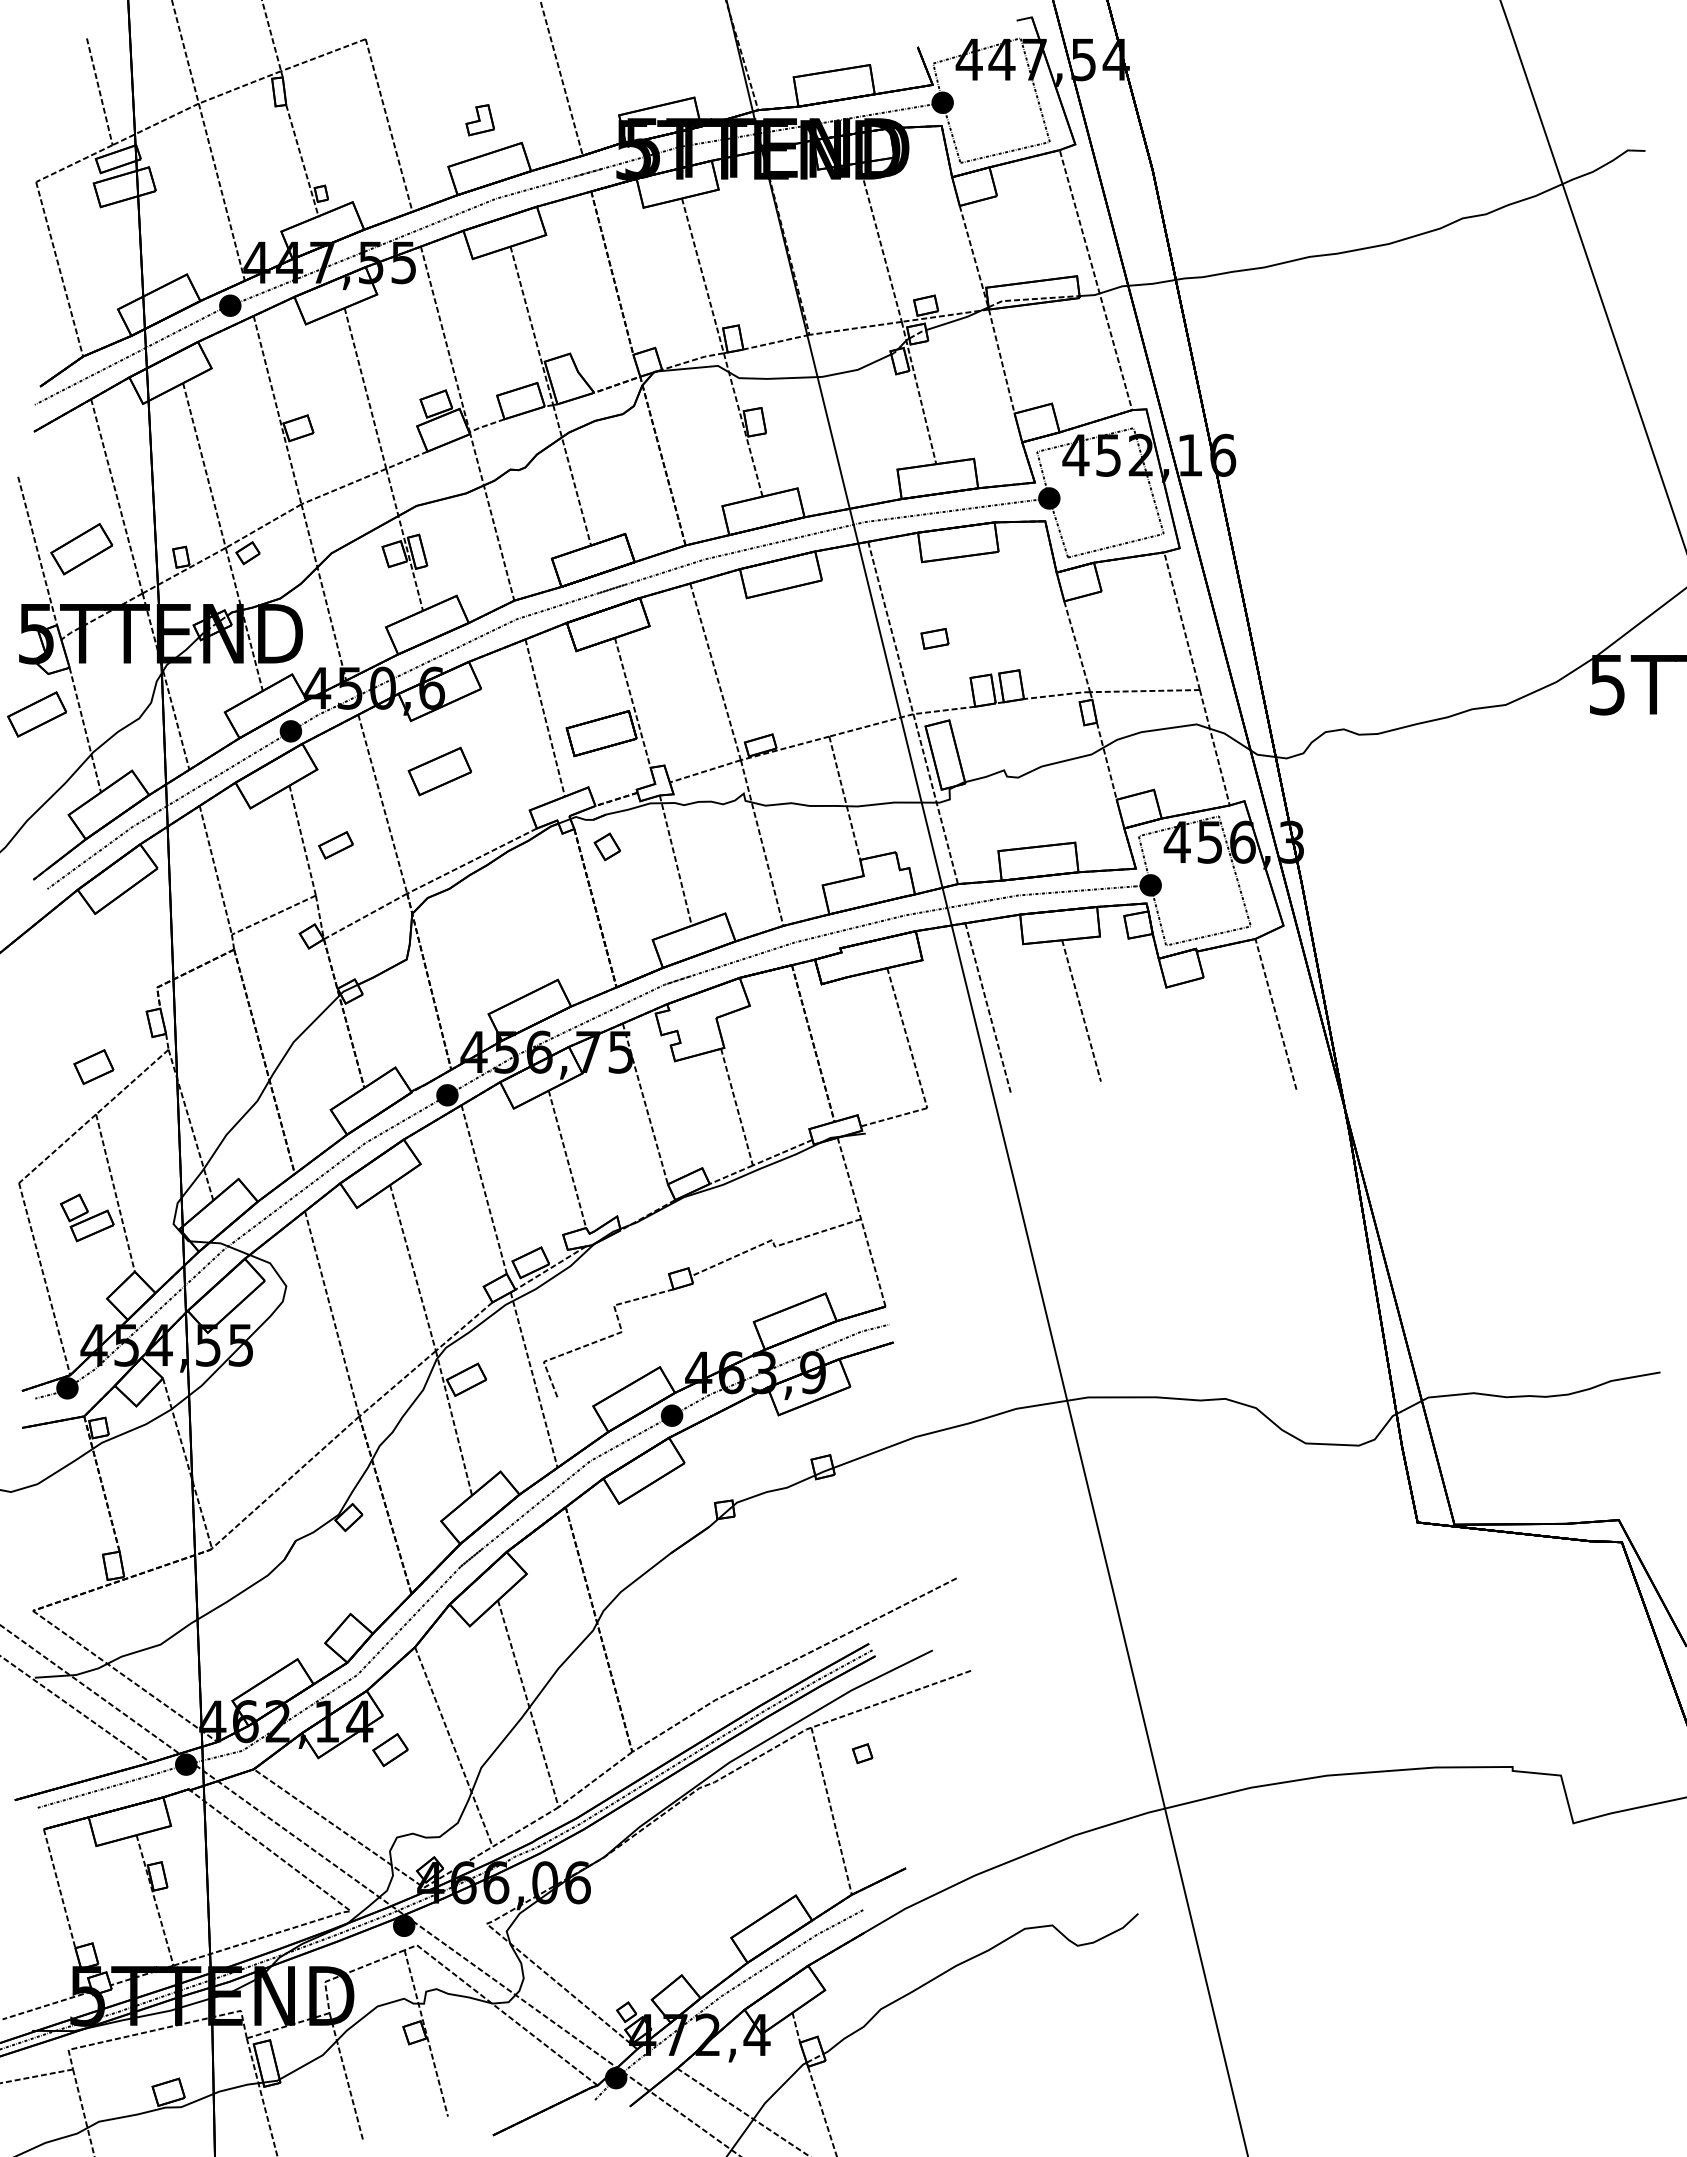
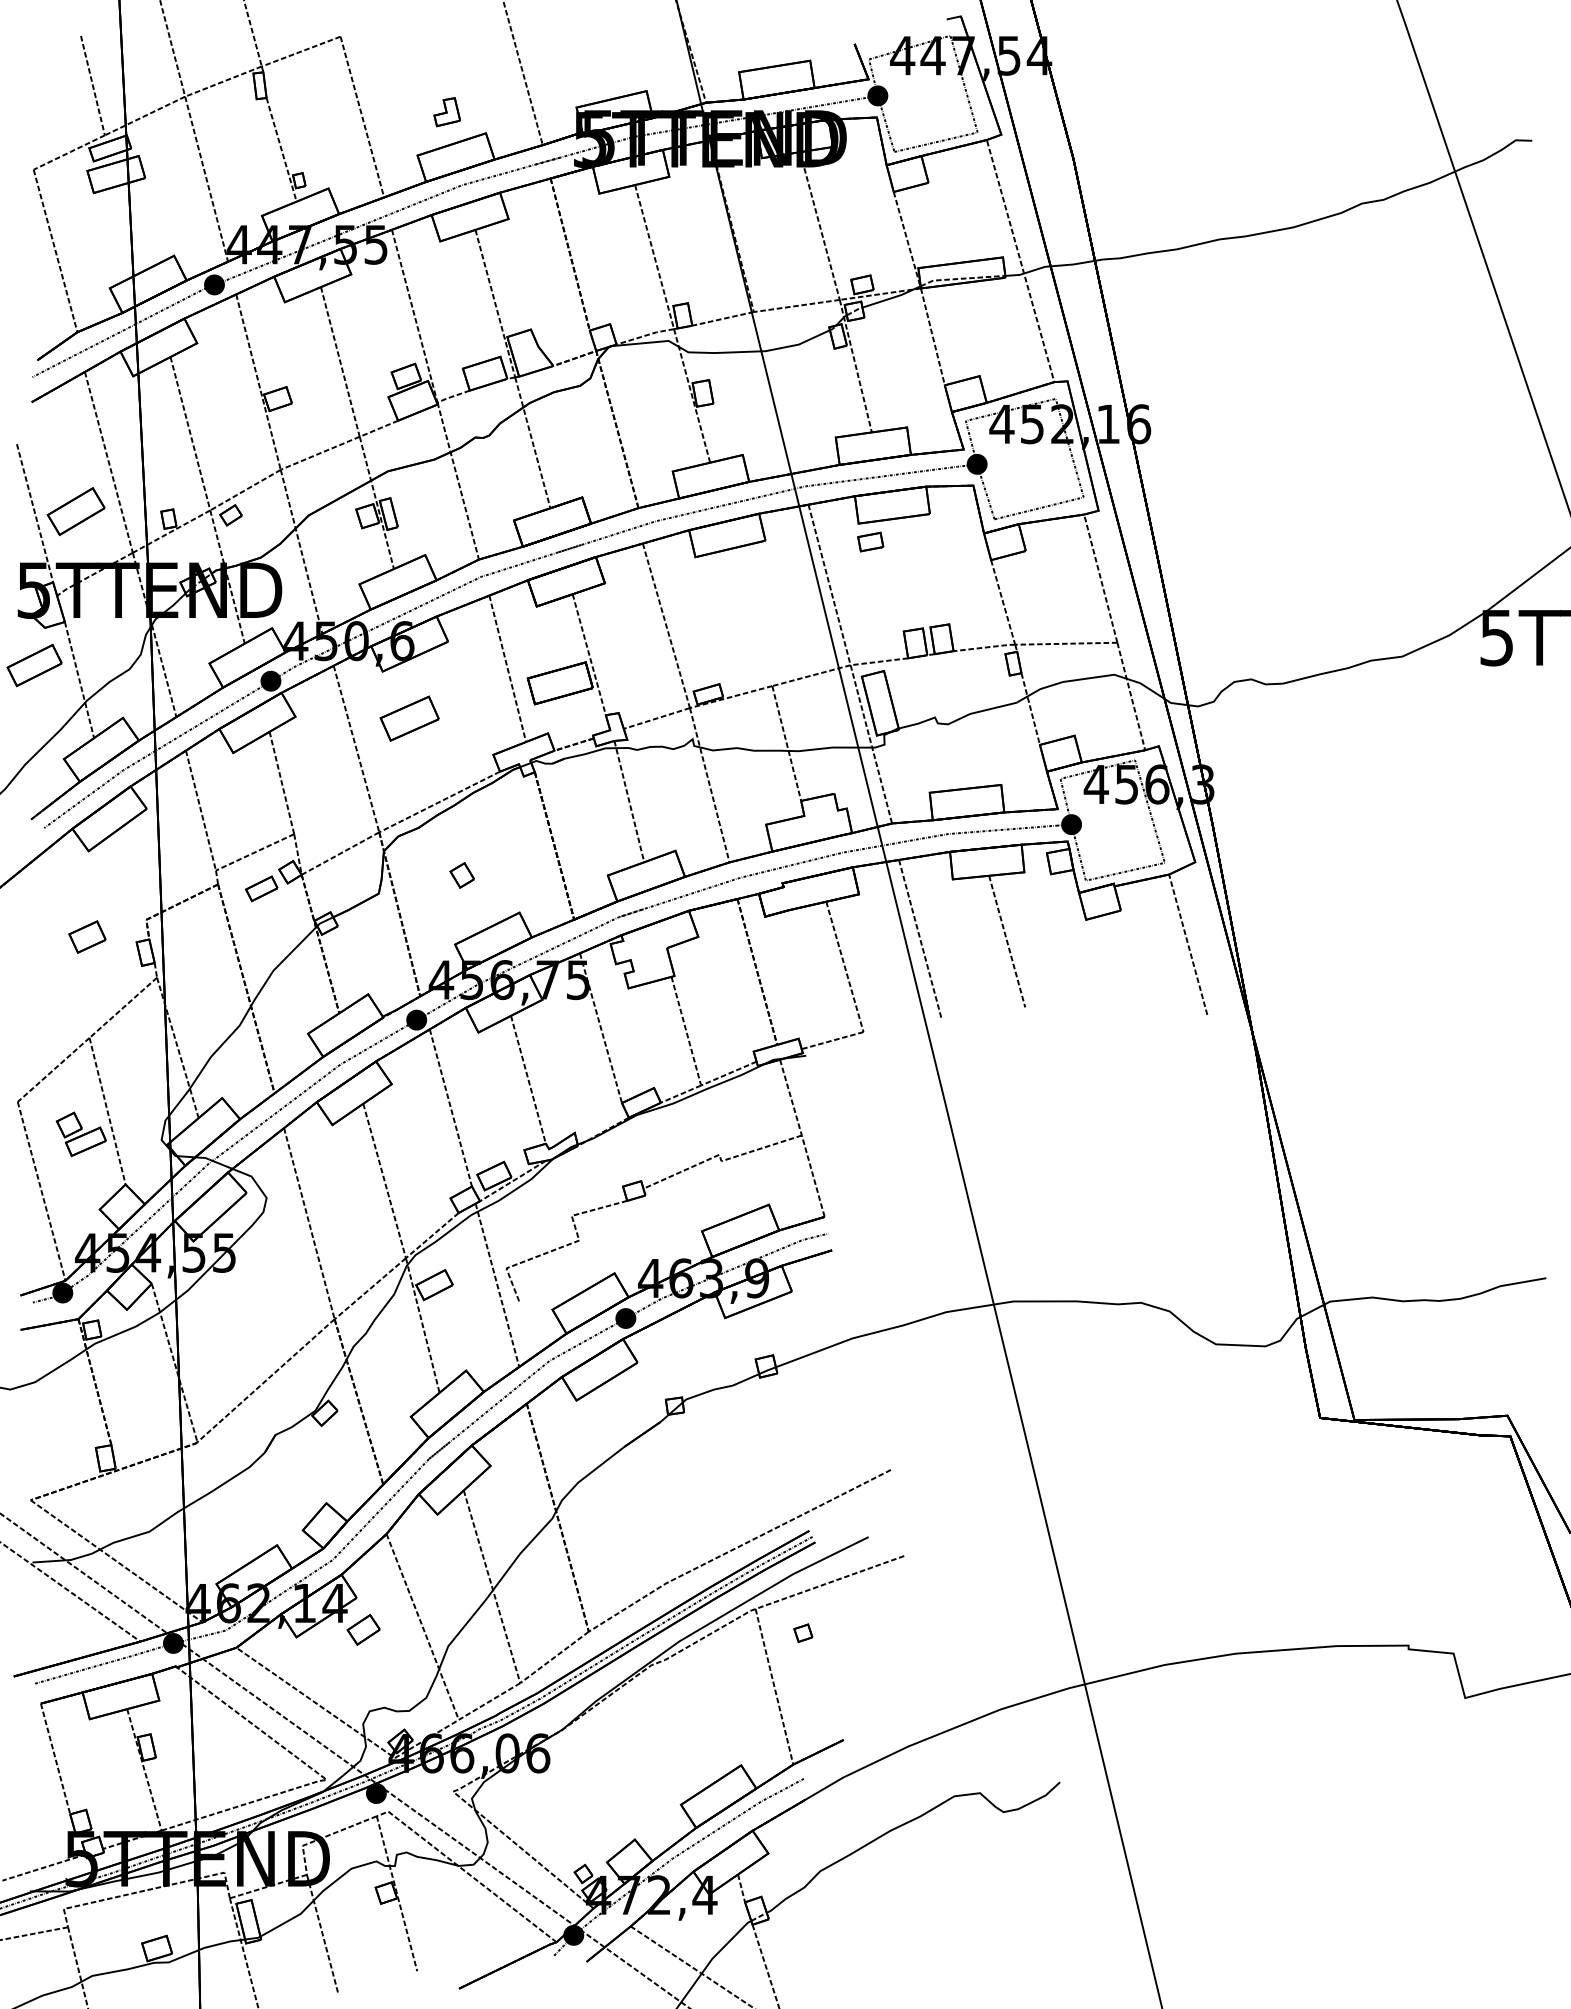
part: (934, 638) -> (870, 541), moved
part: (335, 845) -> (261, 889), moved
part: (606, 846) -> (461, 875), moved
part: (93, 1066) -> (87, 936), moved

